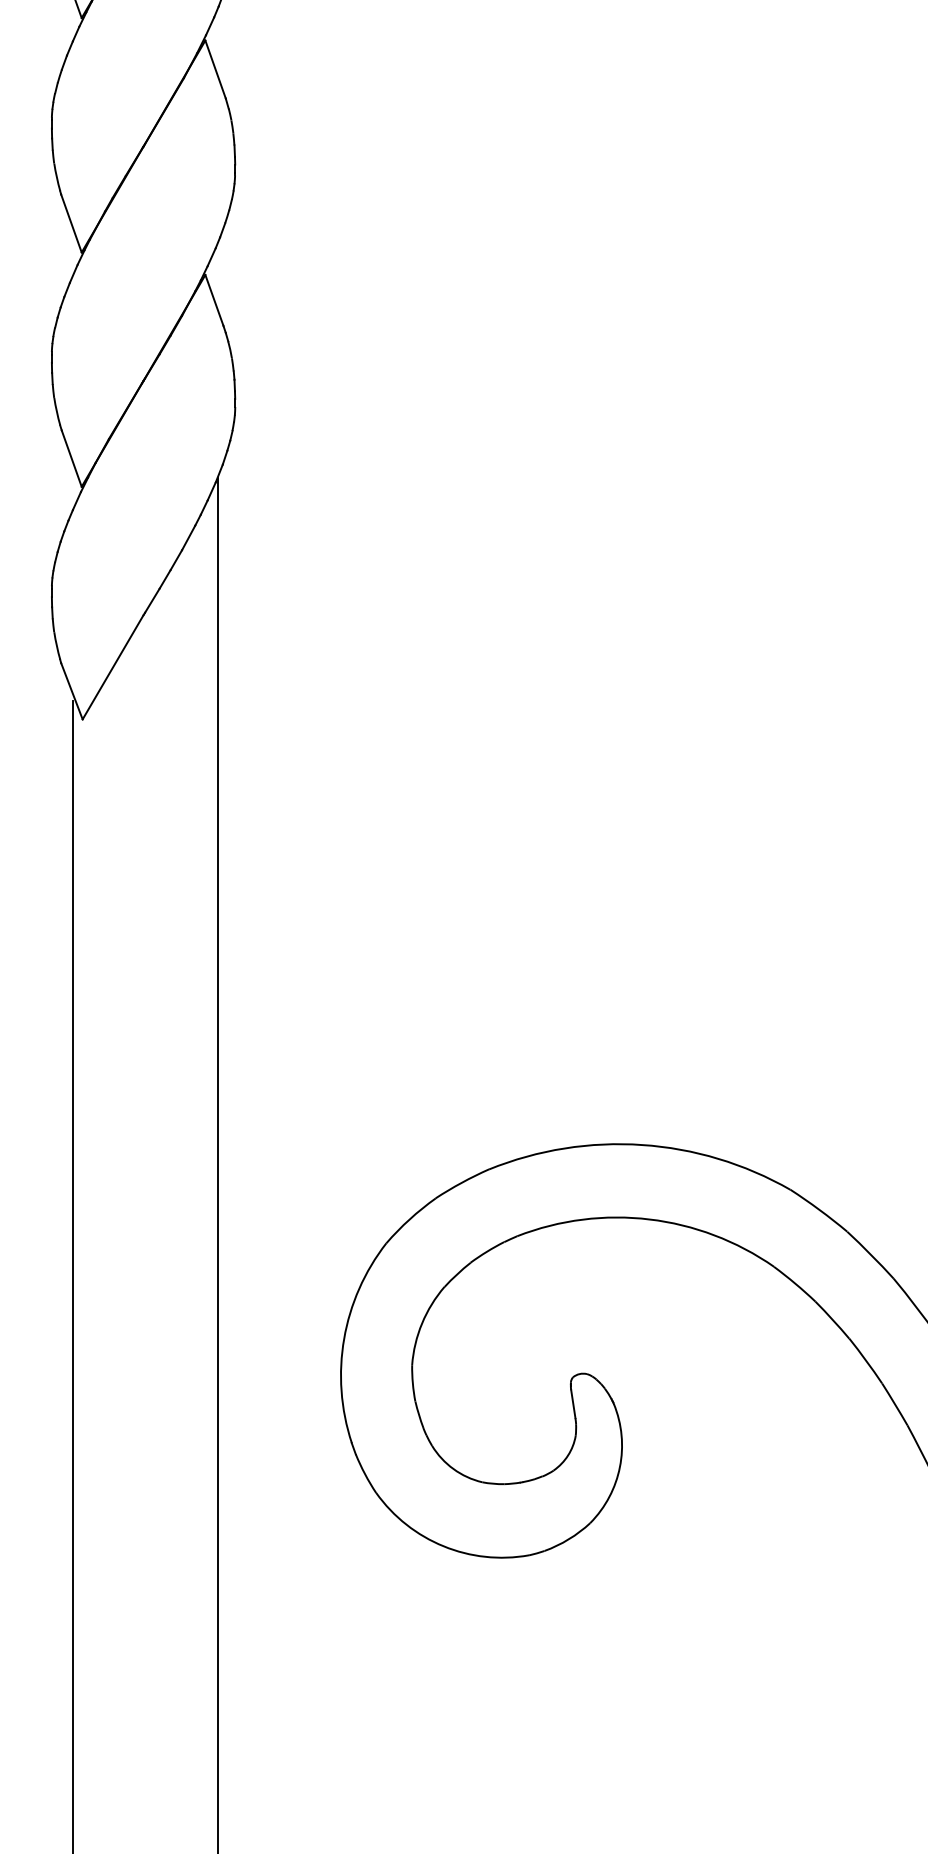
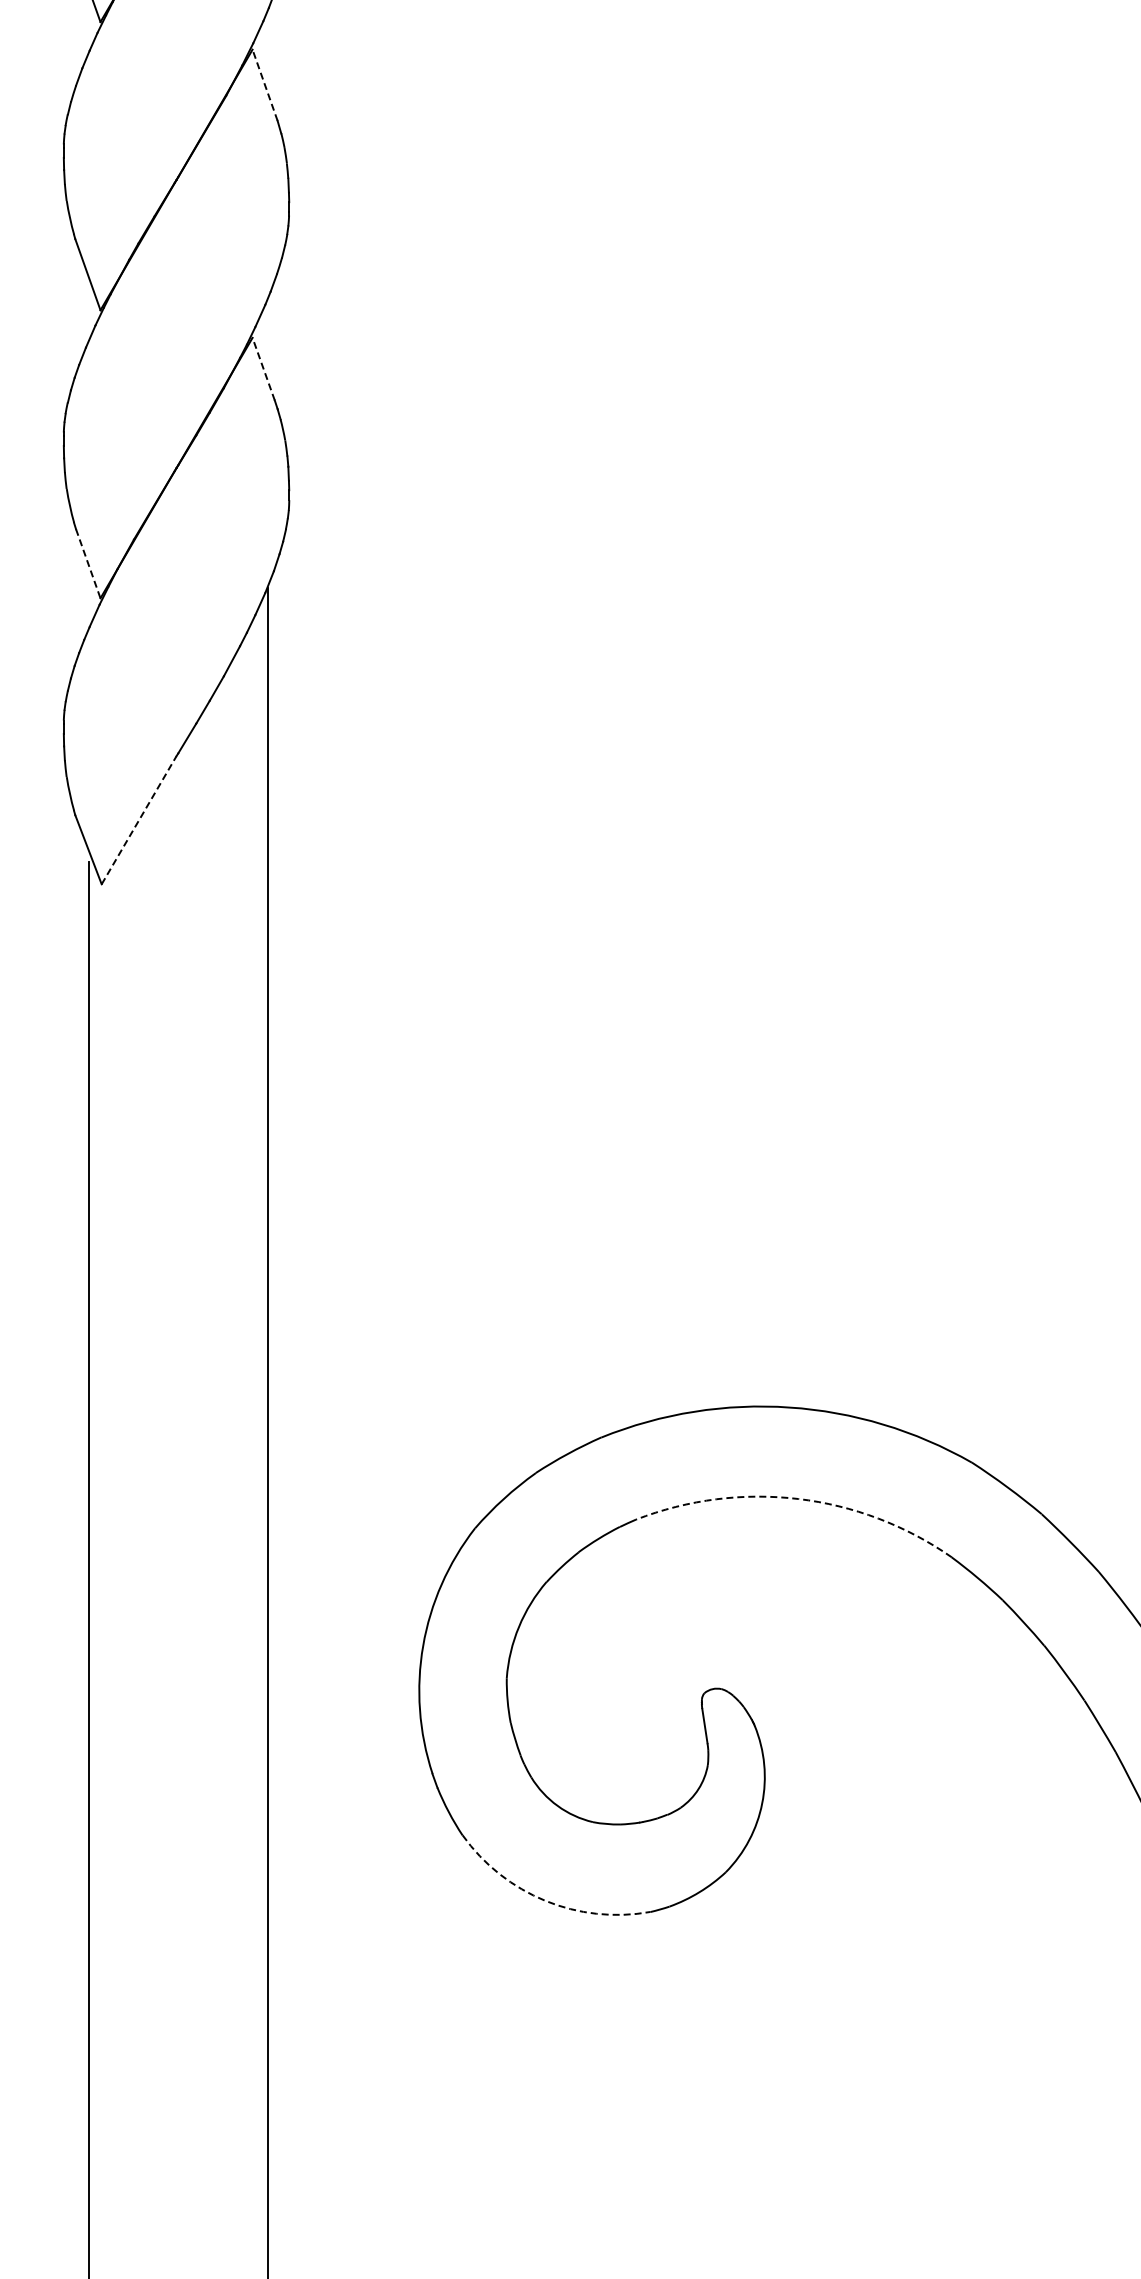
line: (215, 69) -> (265, 85), solid -> dashed
line: (214, 299) -> (263, 368), solid -> dashed
line: (71, 458) -> (88, 563), solid -> dashed
line: (113, 666) -> (139, 819), solid -> dashed
arc: (649, 1219) -> (798, 1499), solid -> dashed
arc: (443, 1545) -> (545, 1900), solid -> dashed

